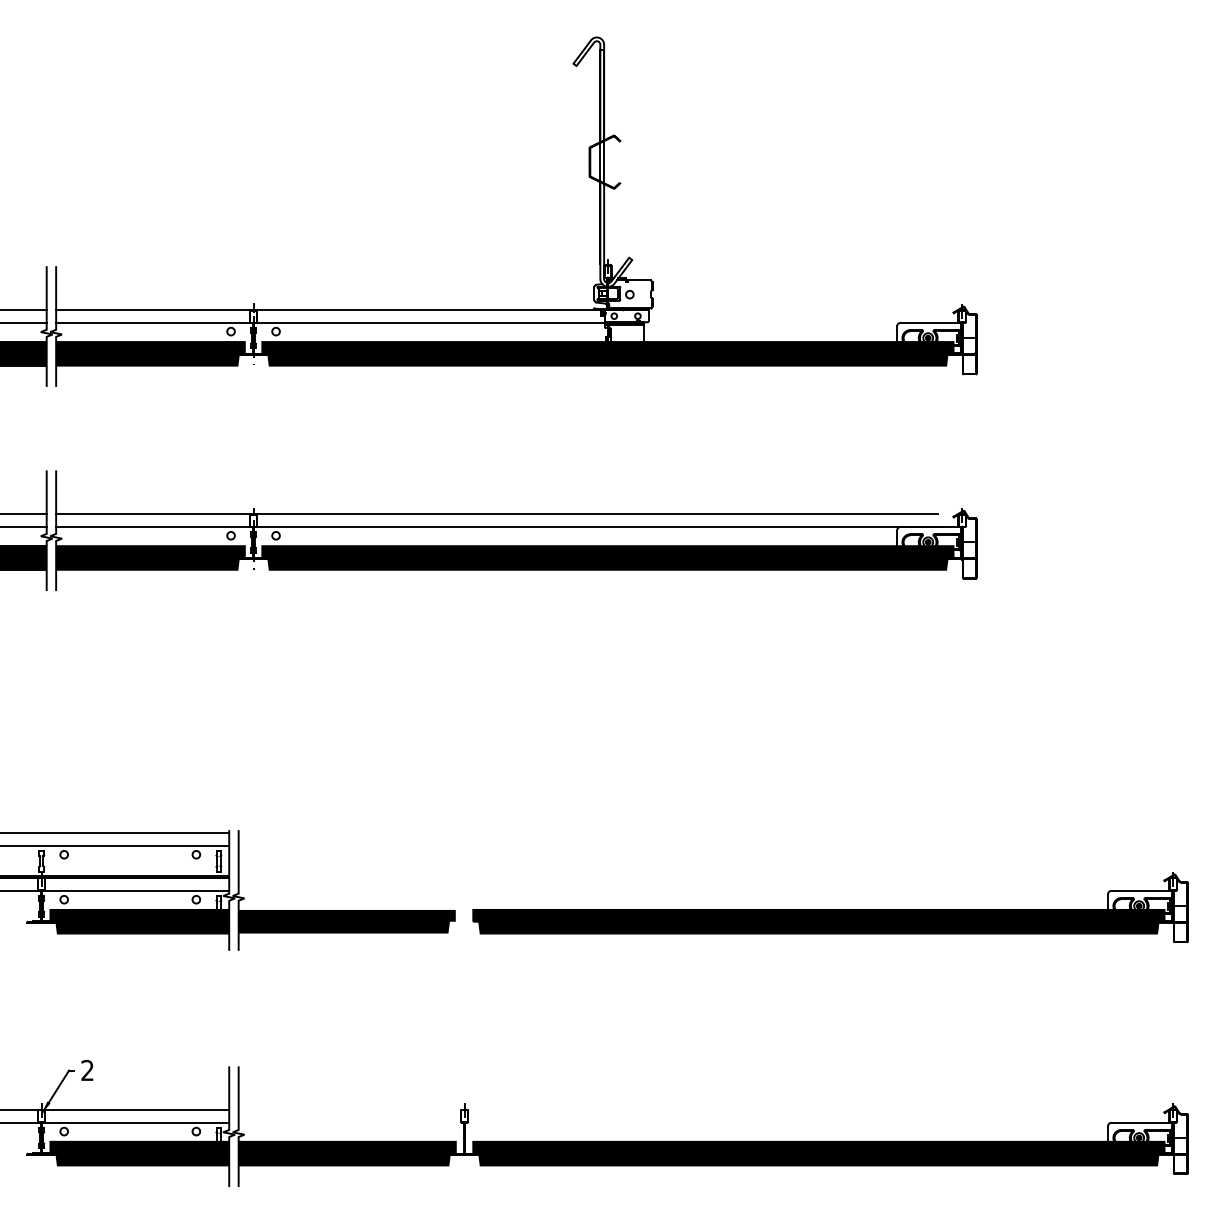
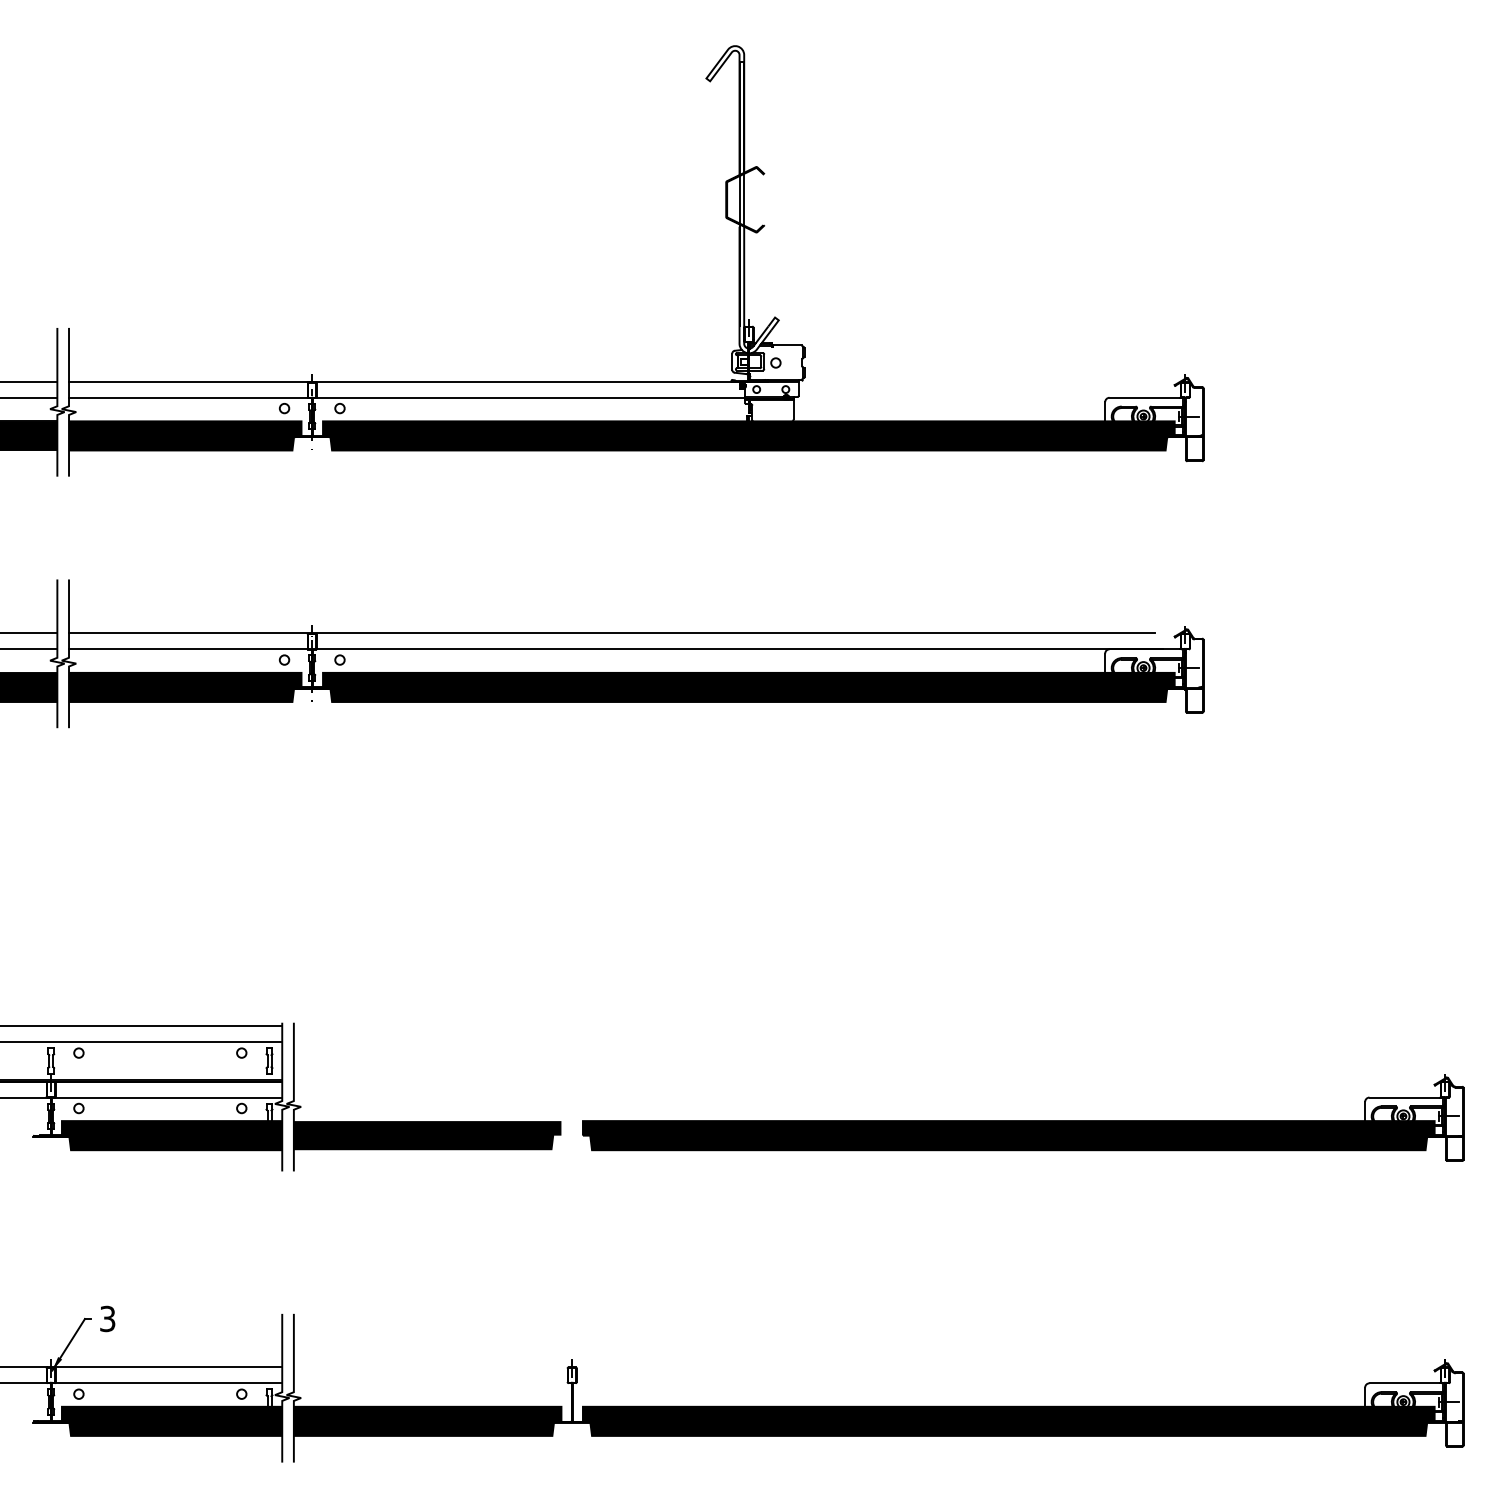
text: (87, 1070) -> (107, 1319), 2 -> 3

